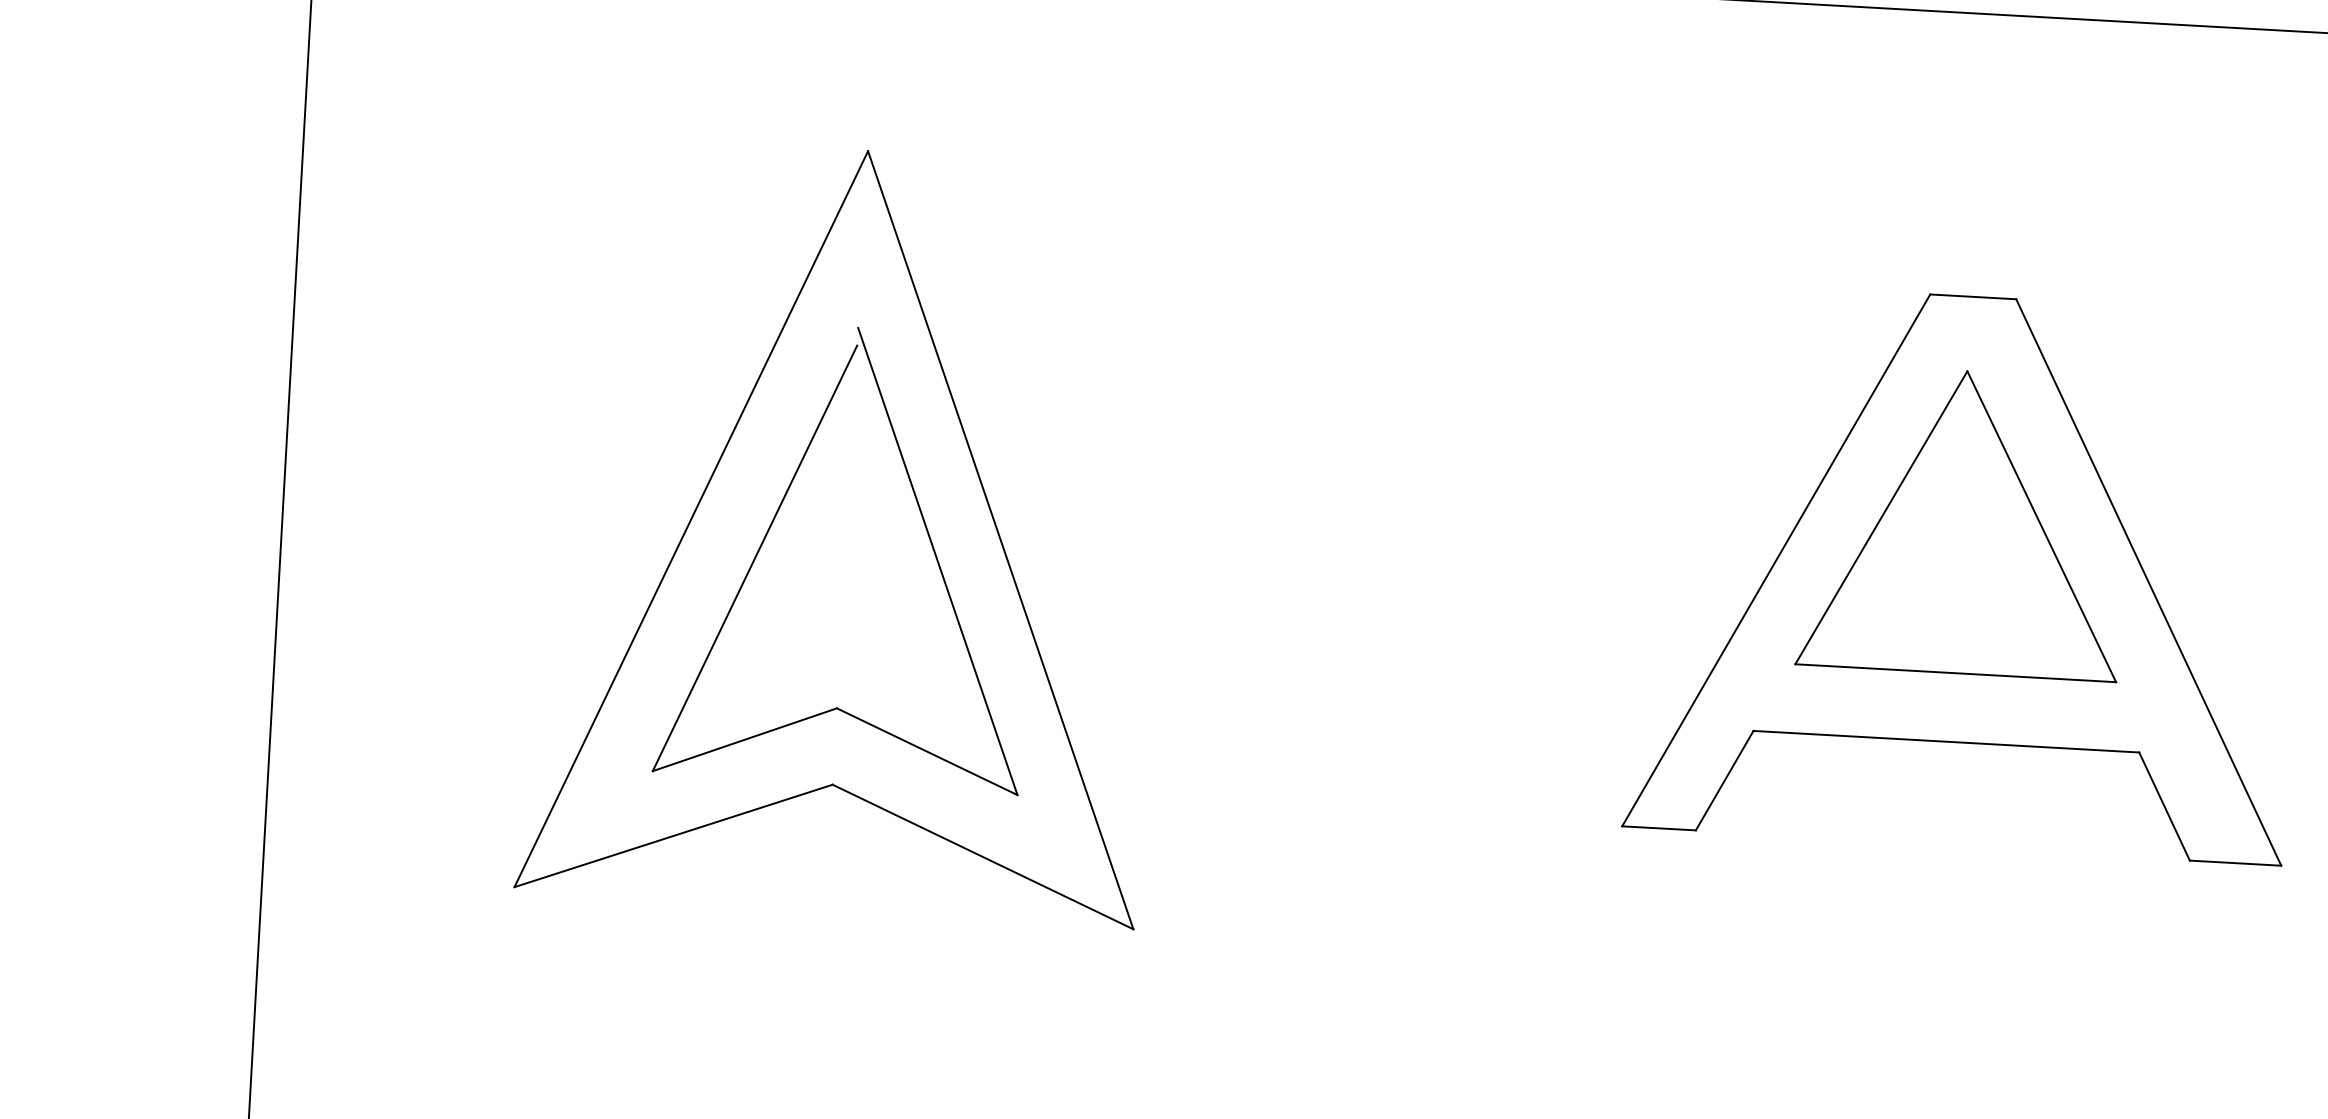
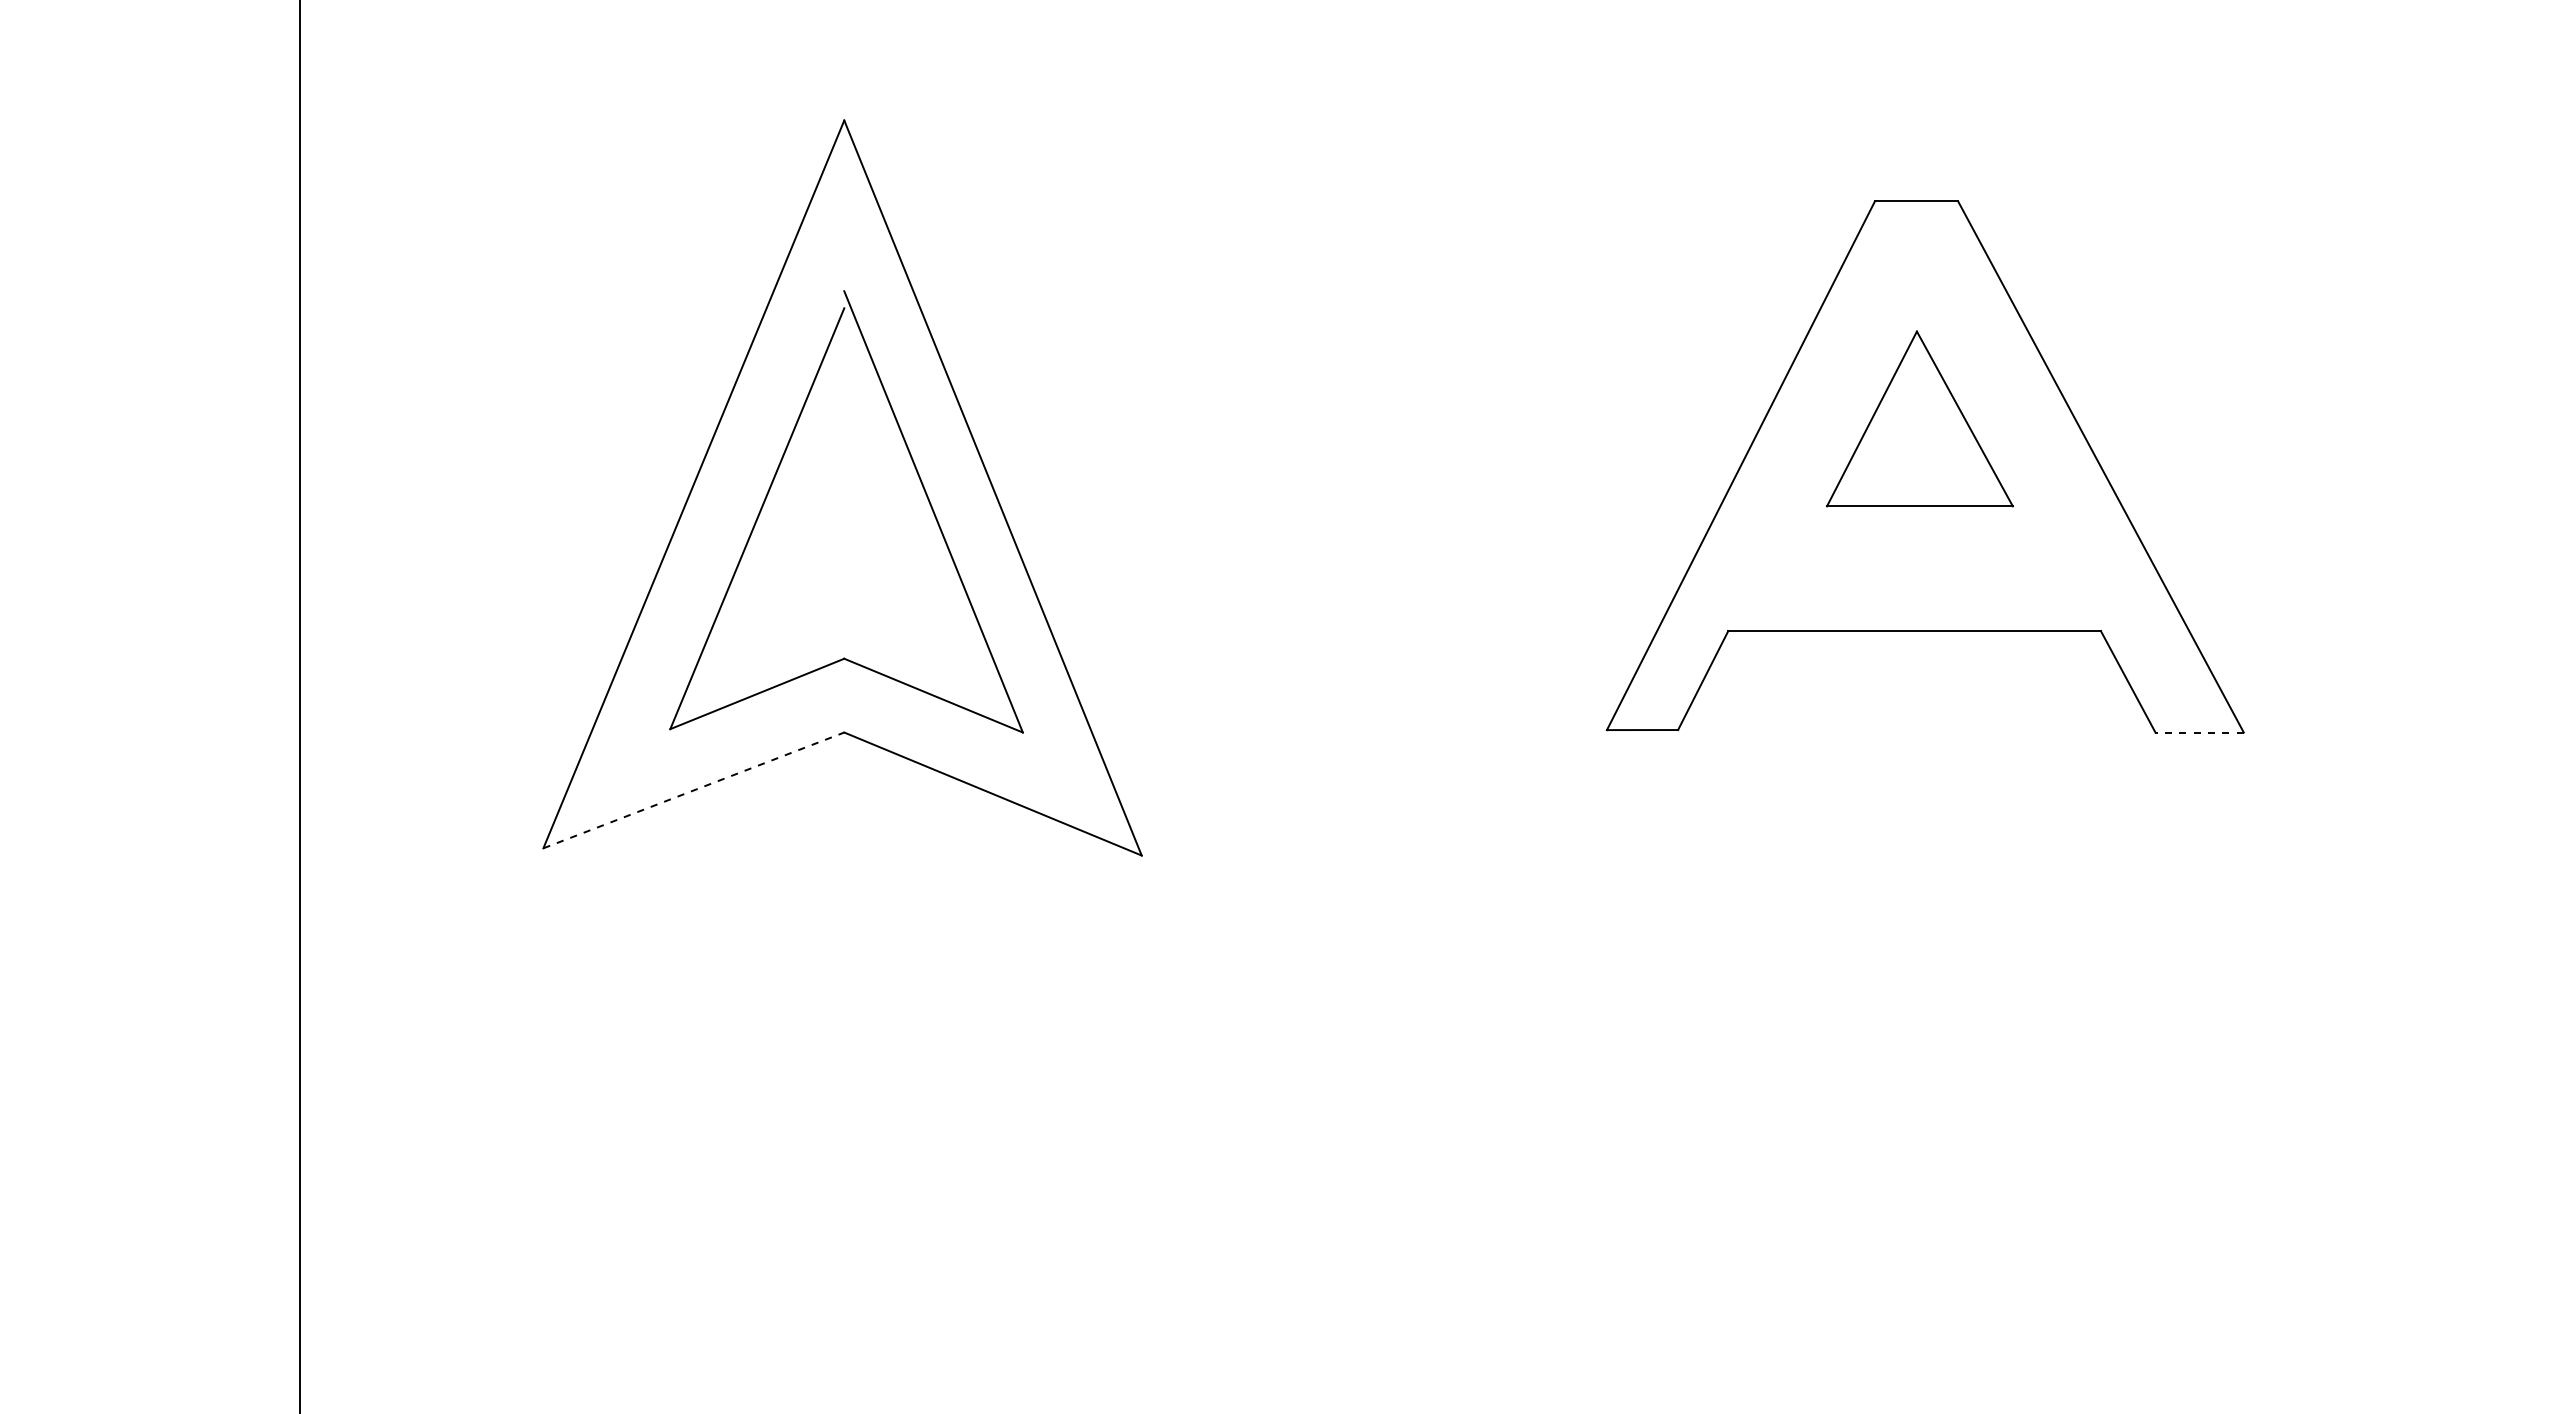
part: (1963, 521) -> (1919, 418), size x0.6
line: (674, 836) -> (694, 790), solid -> dashed
line: (2235, 863) -> (2199, 732), solid -> dashed

